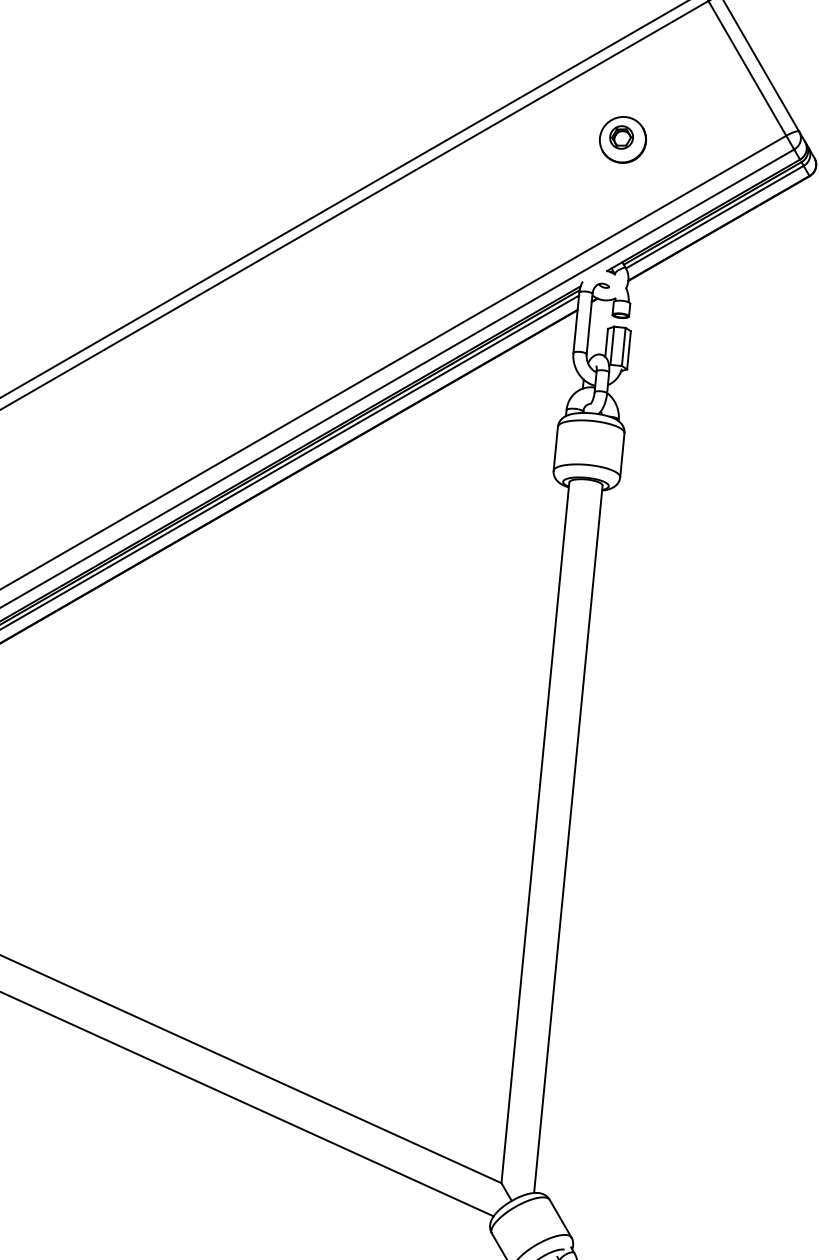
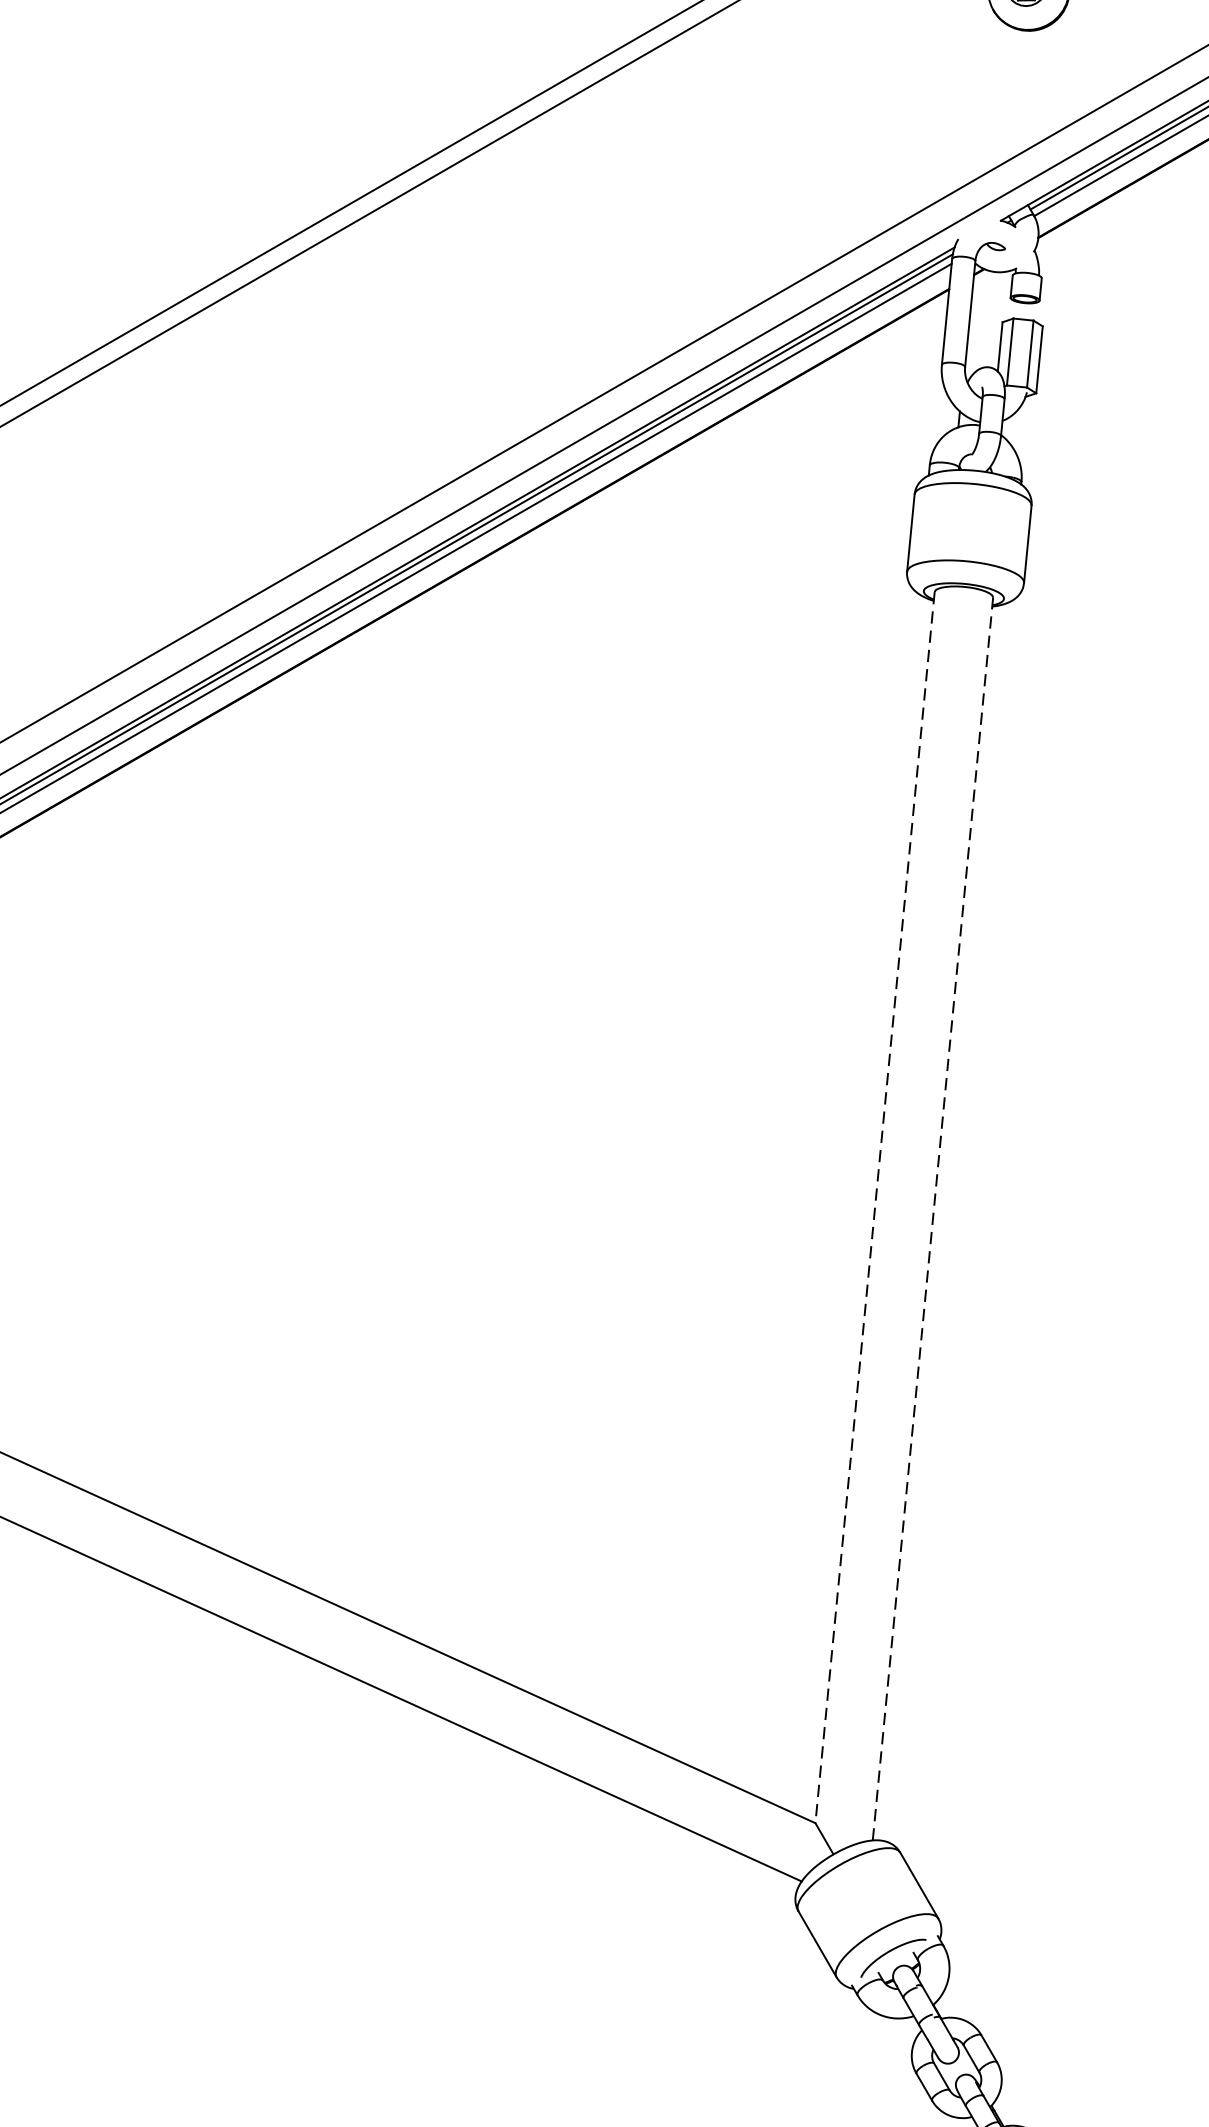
line: (535, 832) -> (875, 1207), solid -> dashed
line: (568, 838) -> (933, 1217), solid -> dashed

